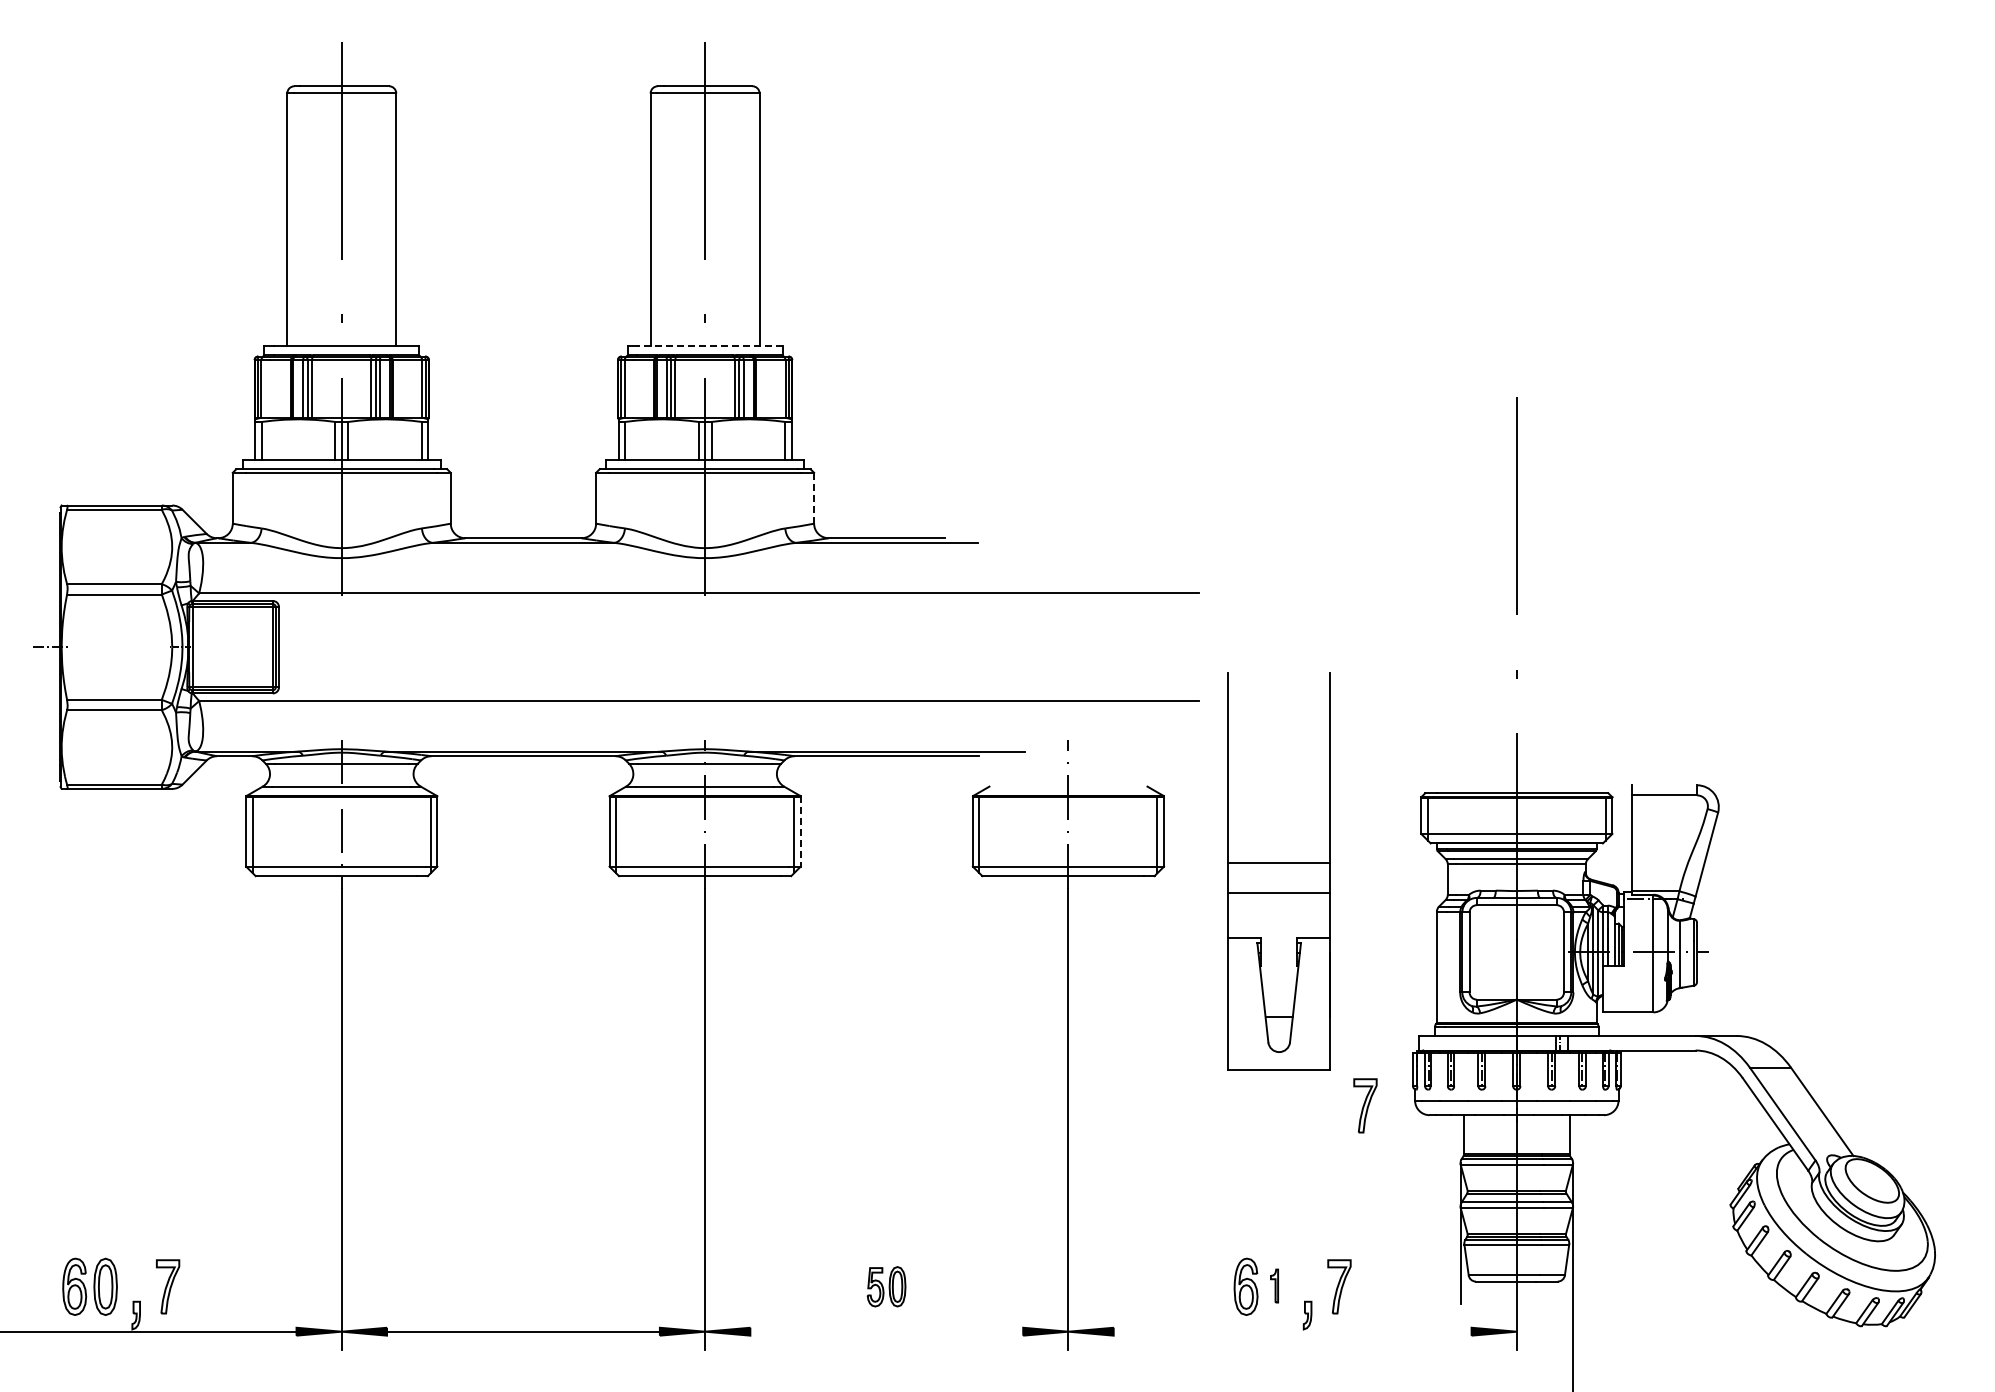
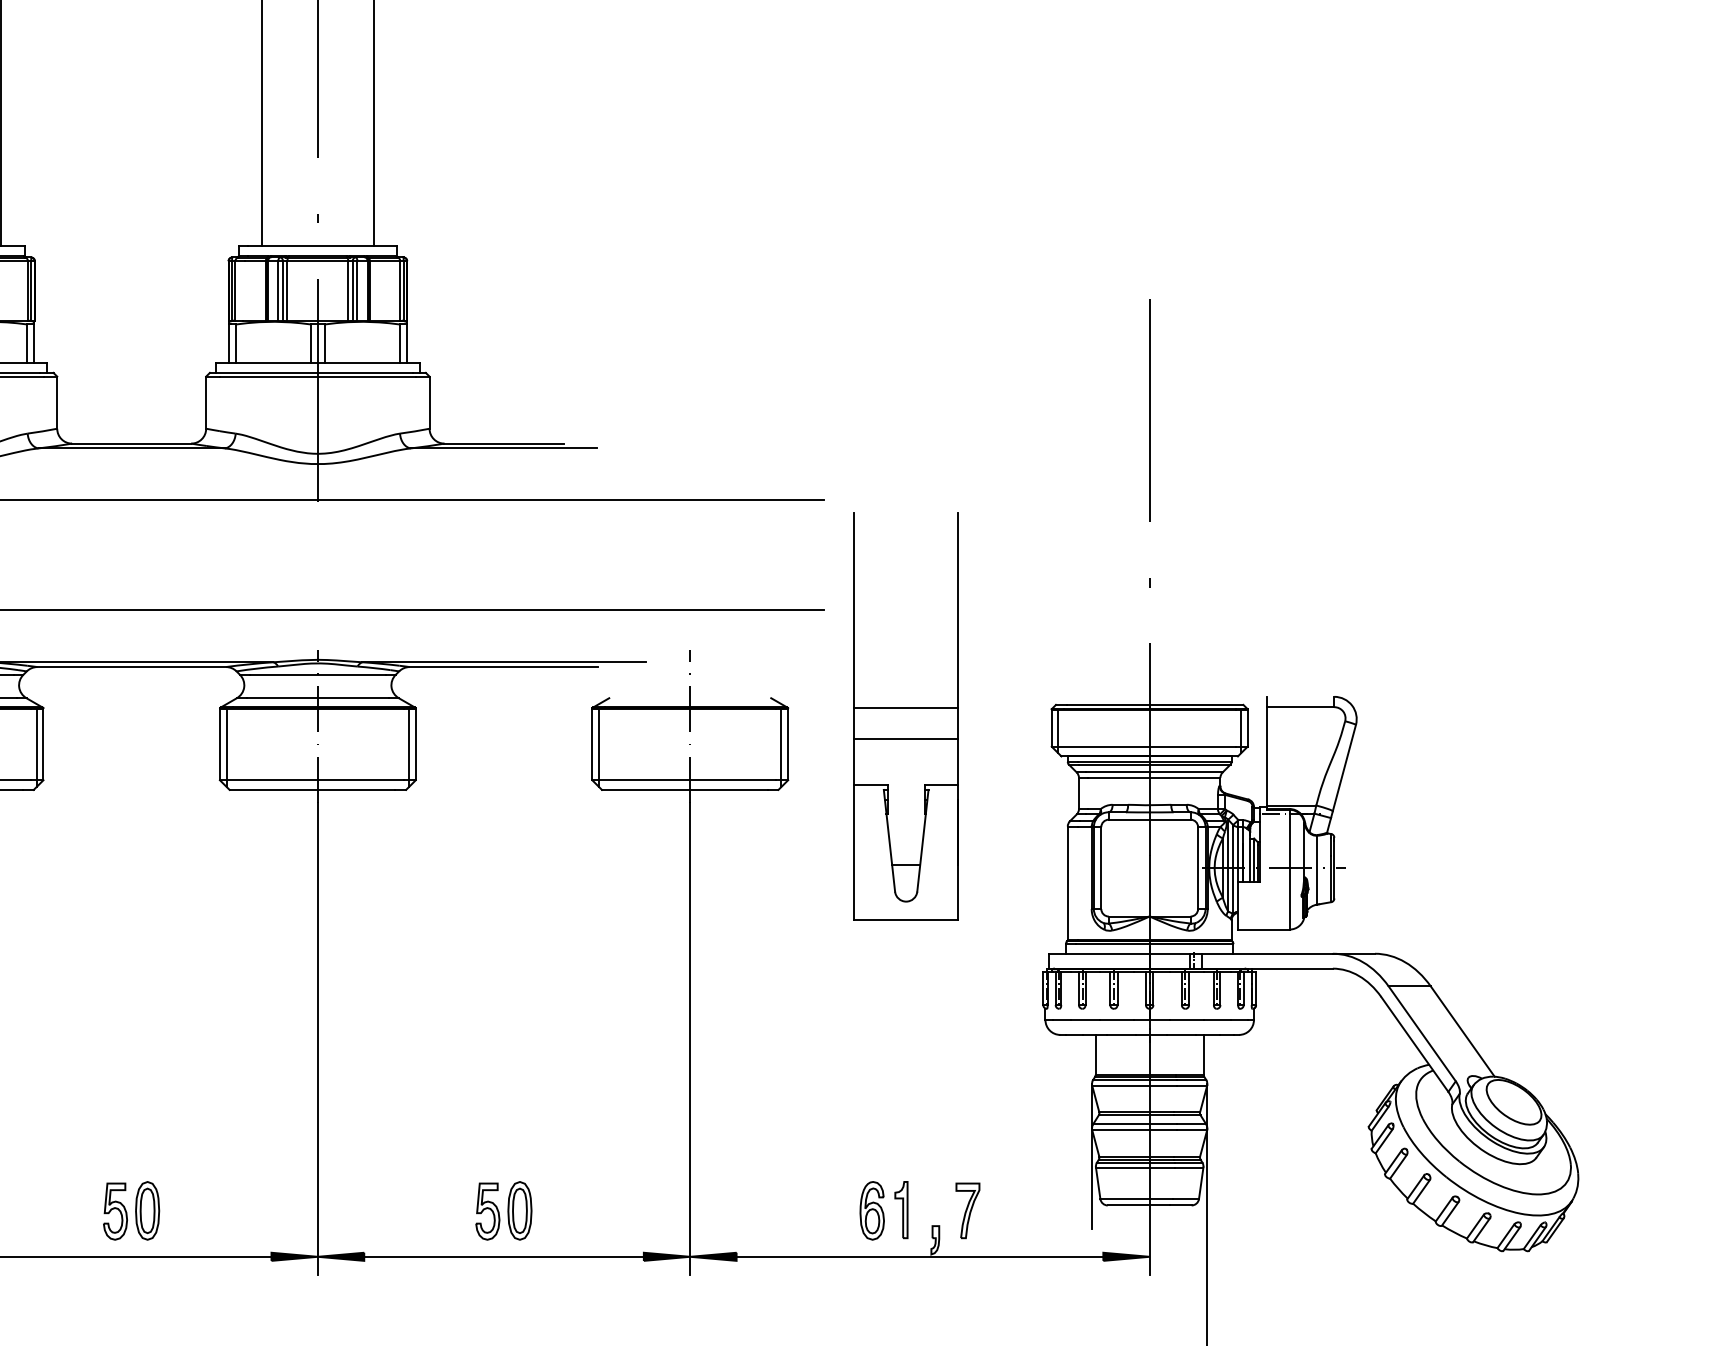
line: (709, 345) -> (322, 246), dashed -> solid
line: (814, 497) -> (429, 401), dashed -> solid
line: (800, 831) -> (415, 744), dashed -> solid
part: (1278, 871) -> (905, 716), moved
part: (1365, 1105) -> (994, 1024), removed
part: (1274, 1285) -> (901, 1209), size x1.67
part: (523, 1286) -> (131, 1210), added
part: (886, 1286) -> (503, 1210), size x1.43
line: (886, 1331) -> (503, 1256), added
line: (1292, 1331) -> (919, 1256), added

